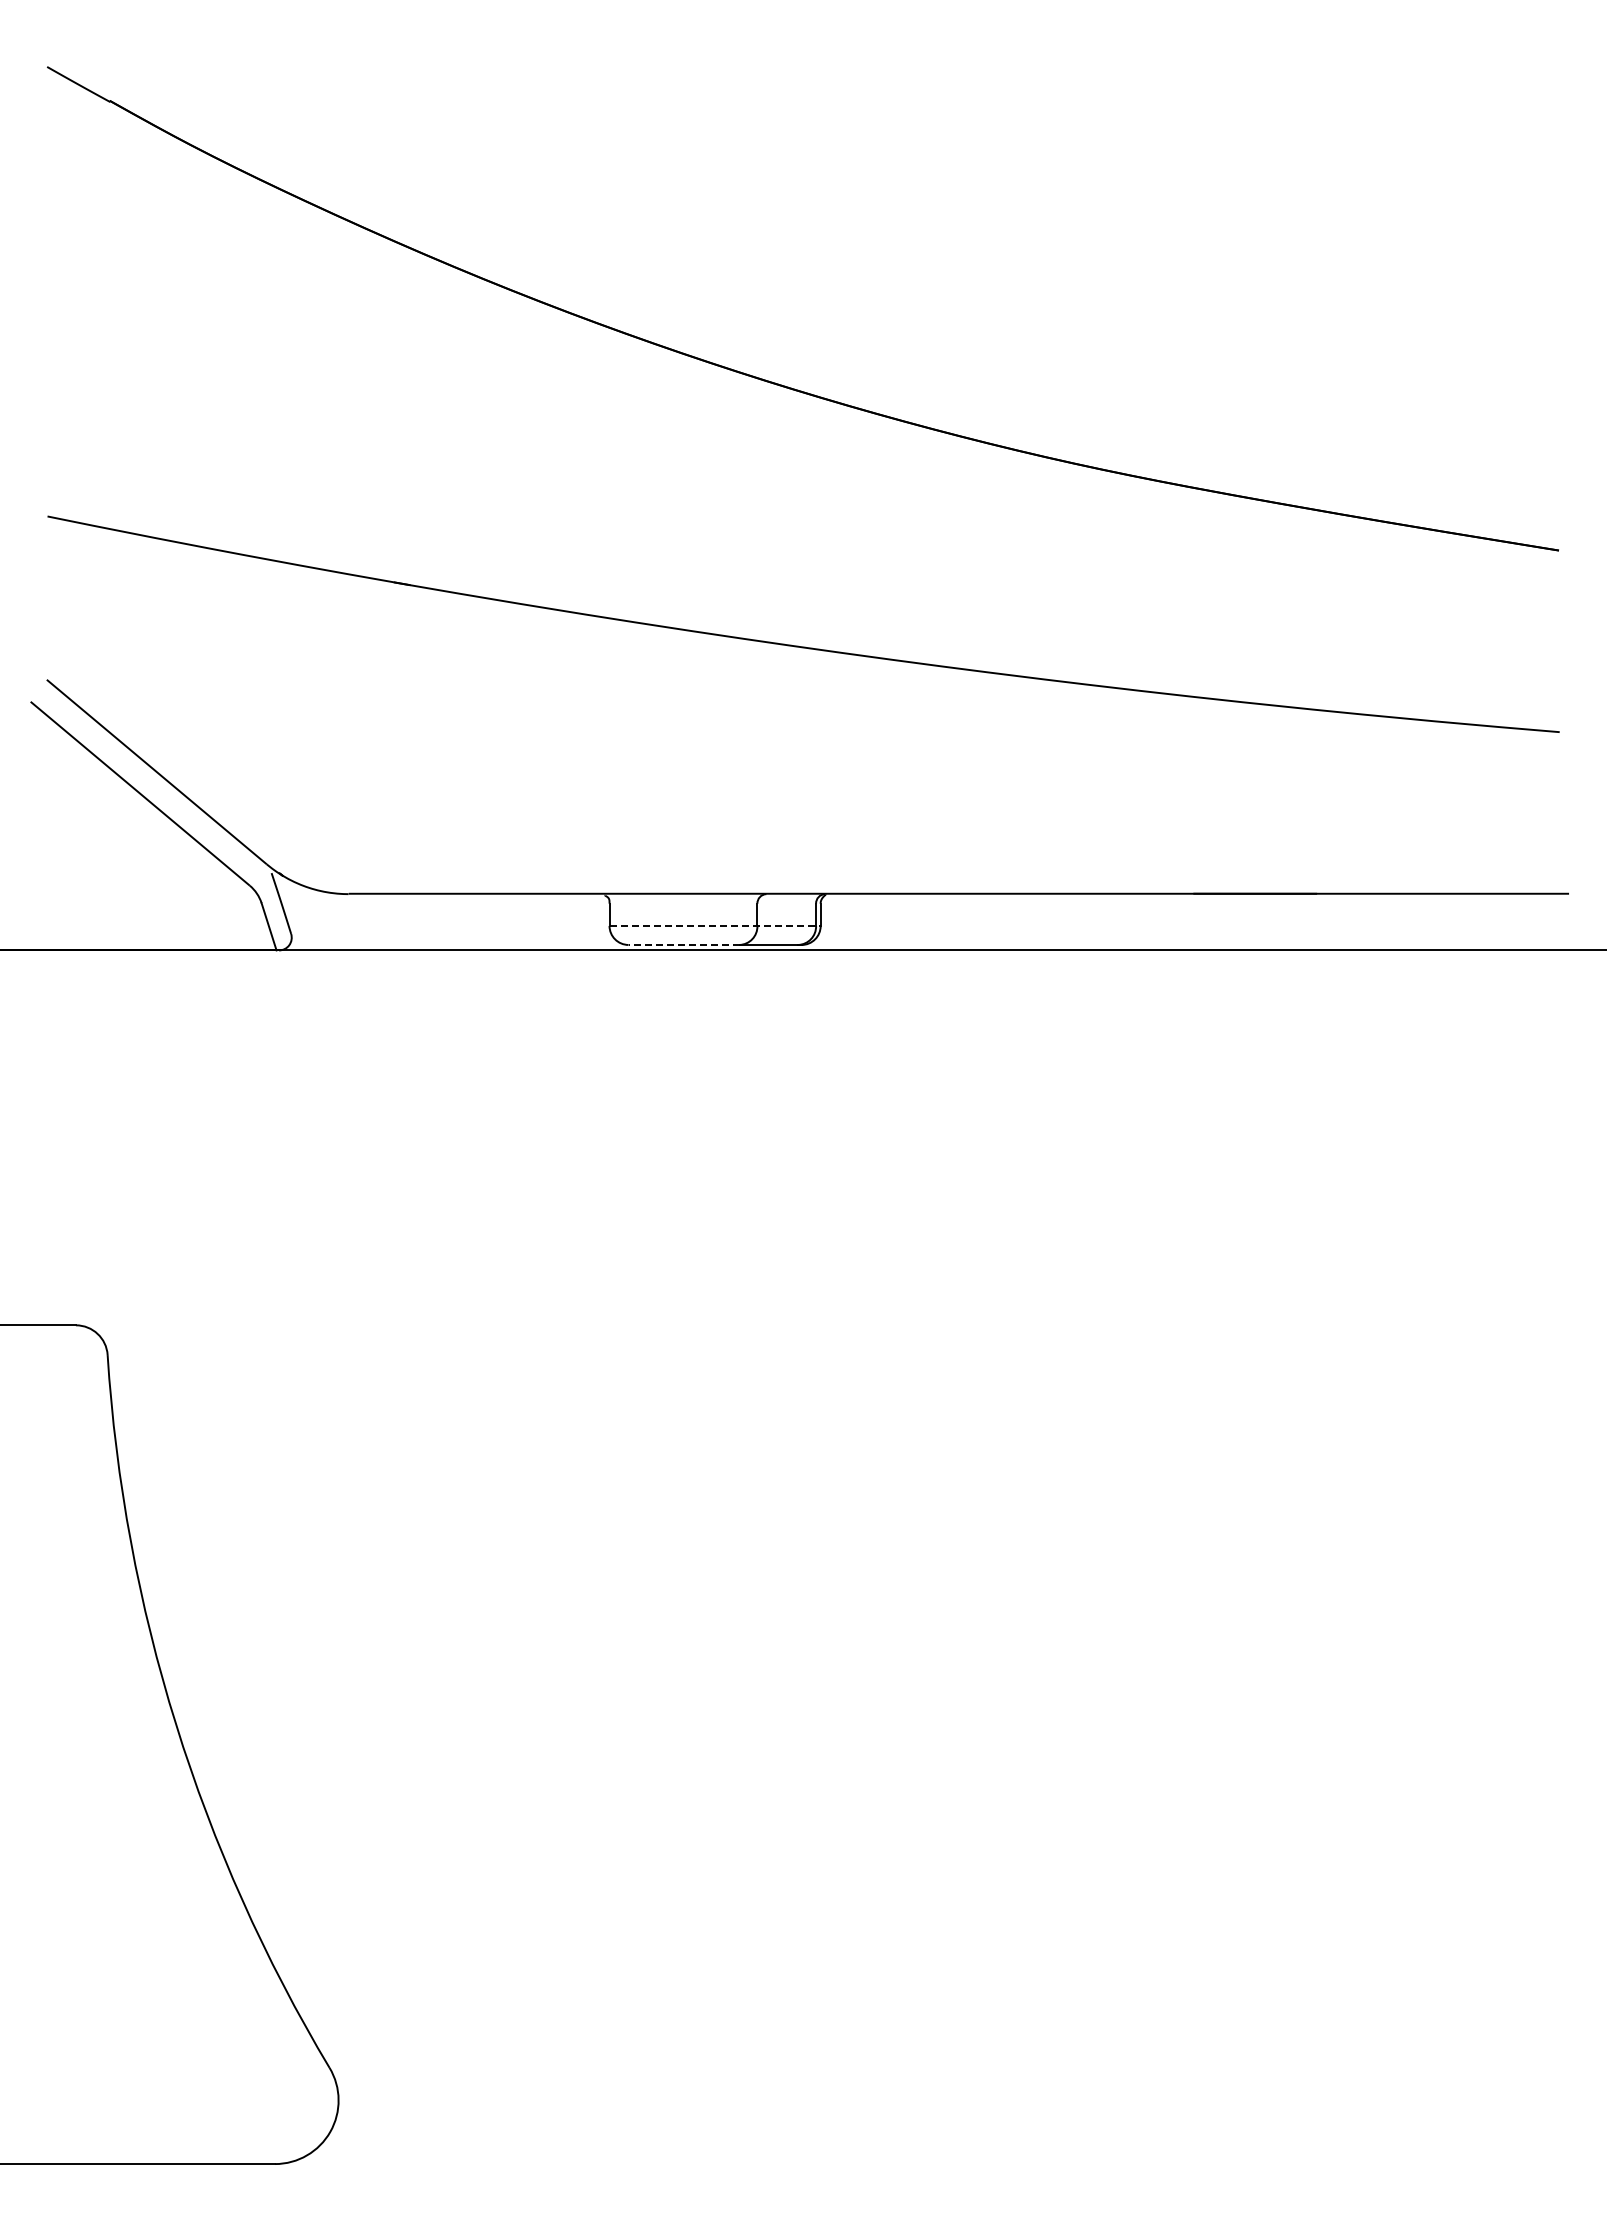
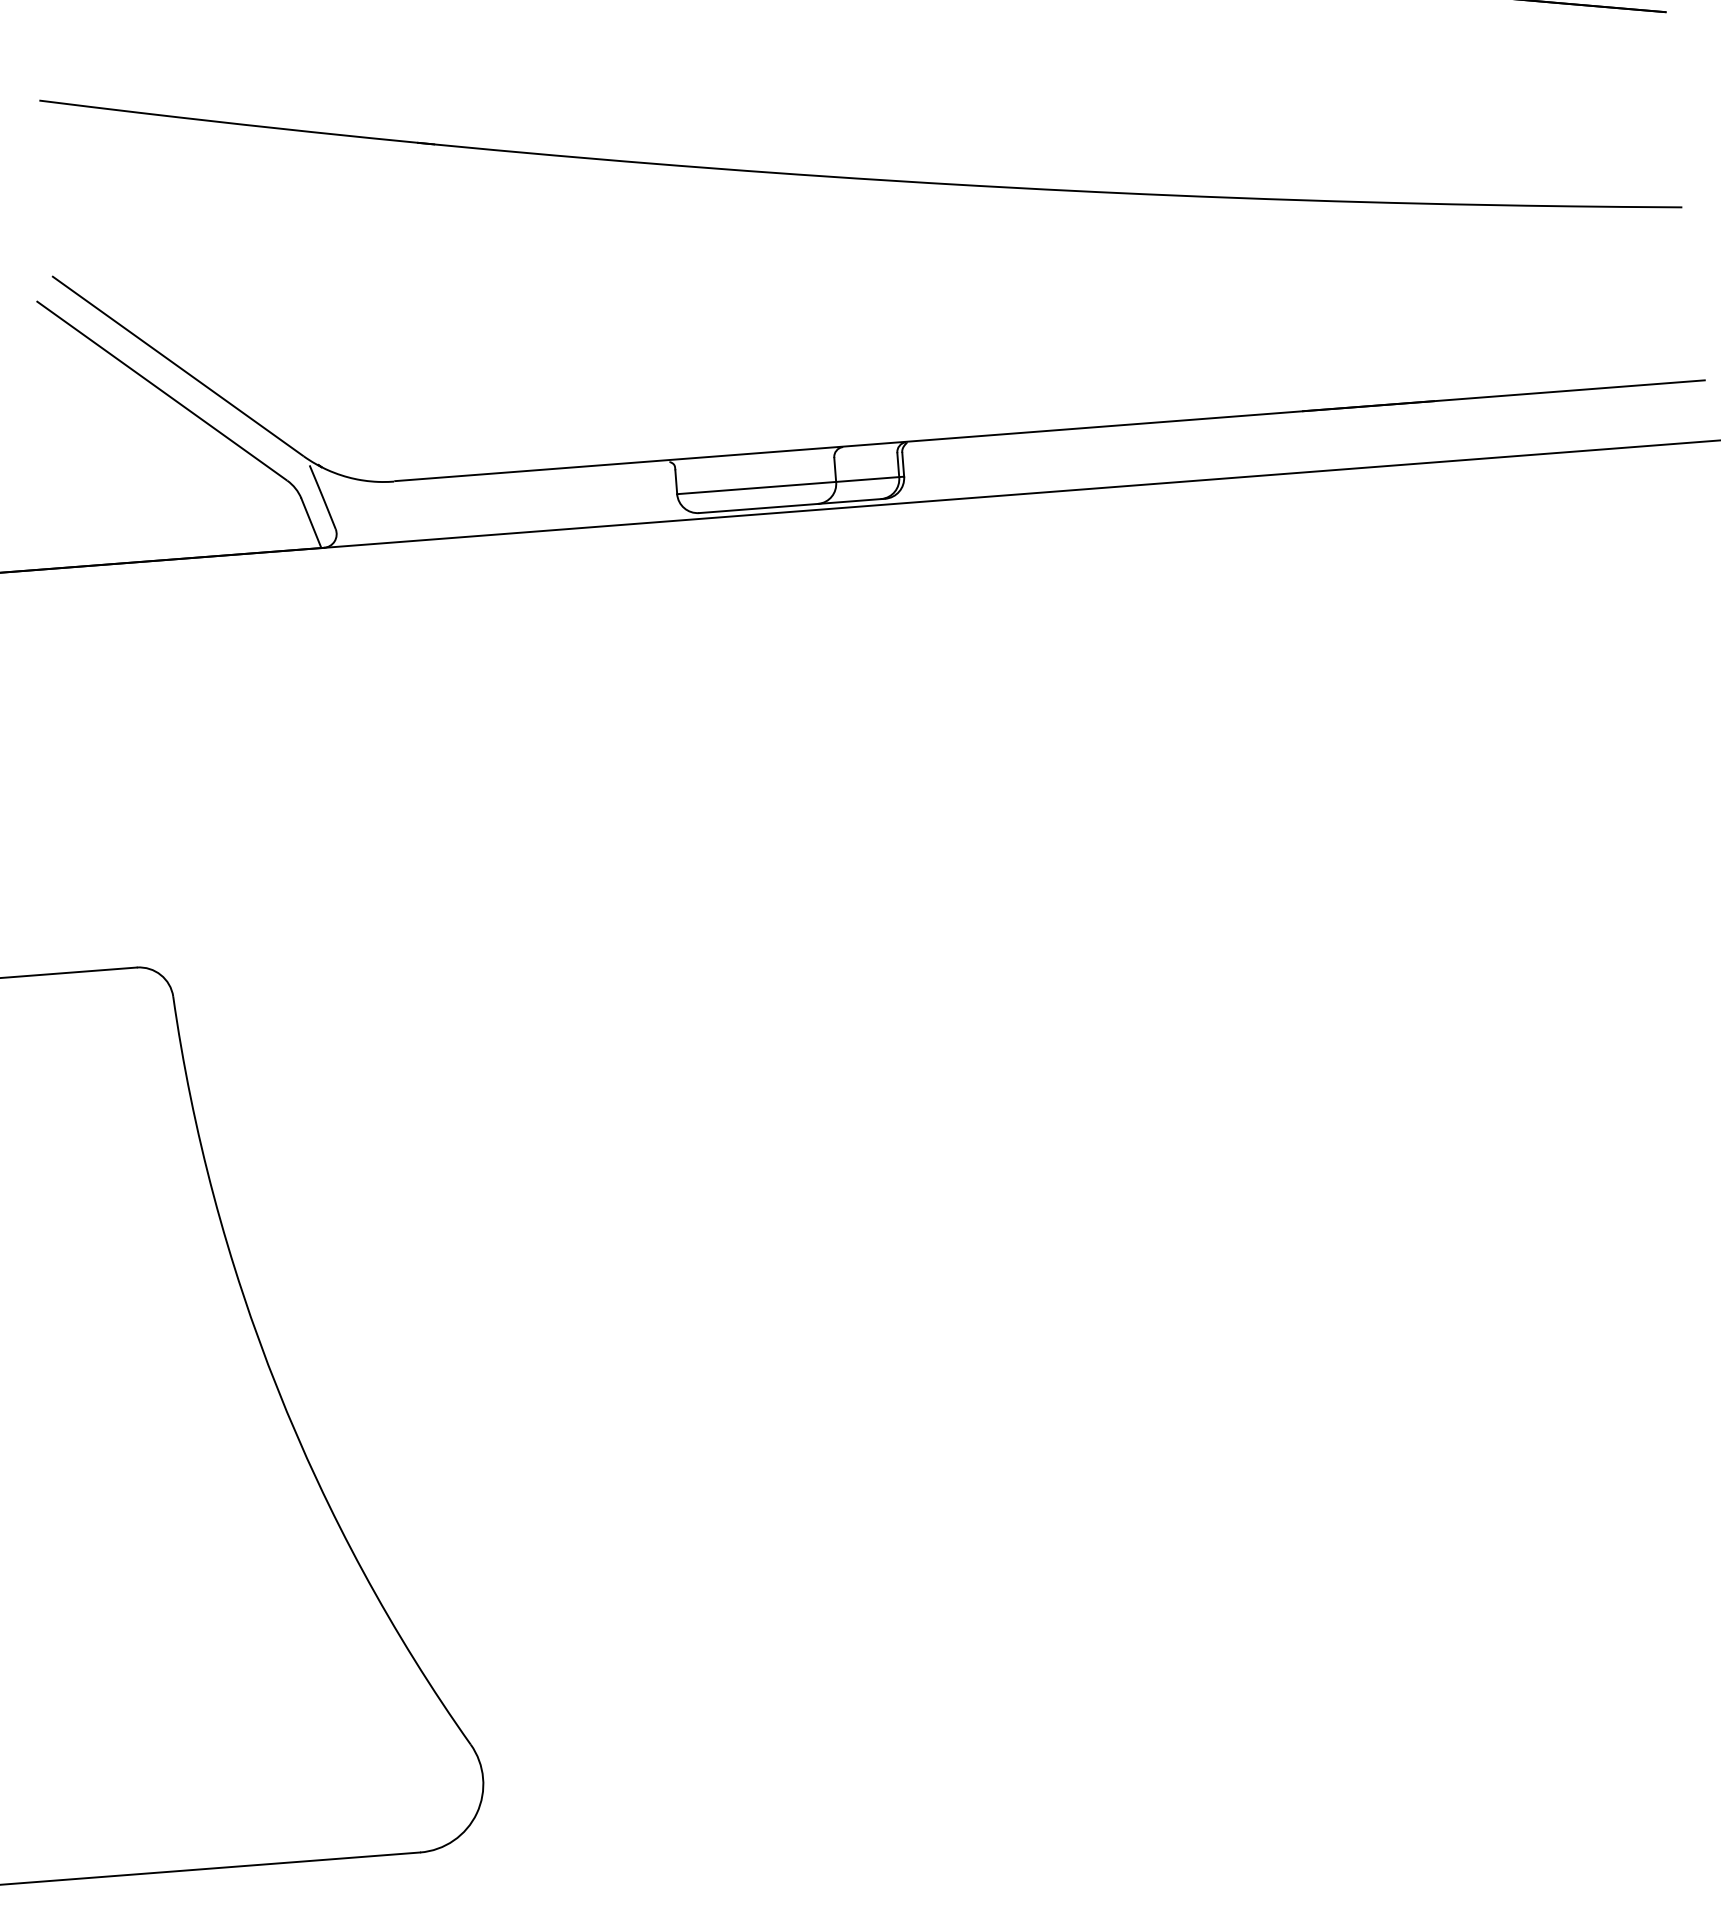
line: (715, 925) -> (791, 484), dashed -> solid
line: (683, 944) -> (758, 508), dashed -> solid

